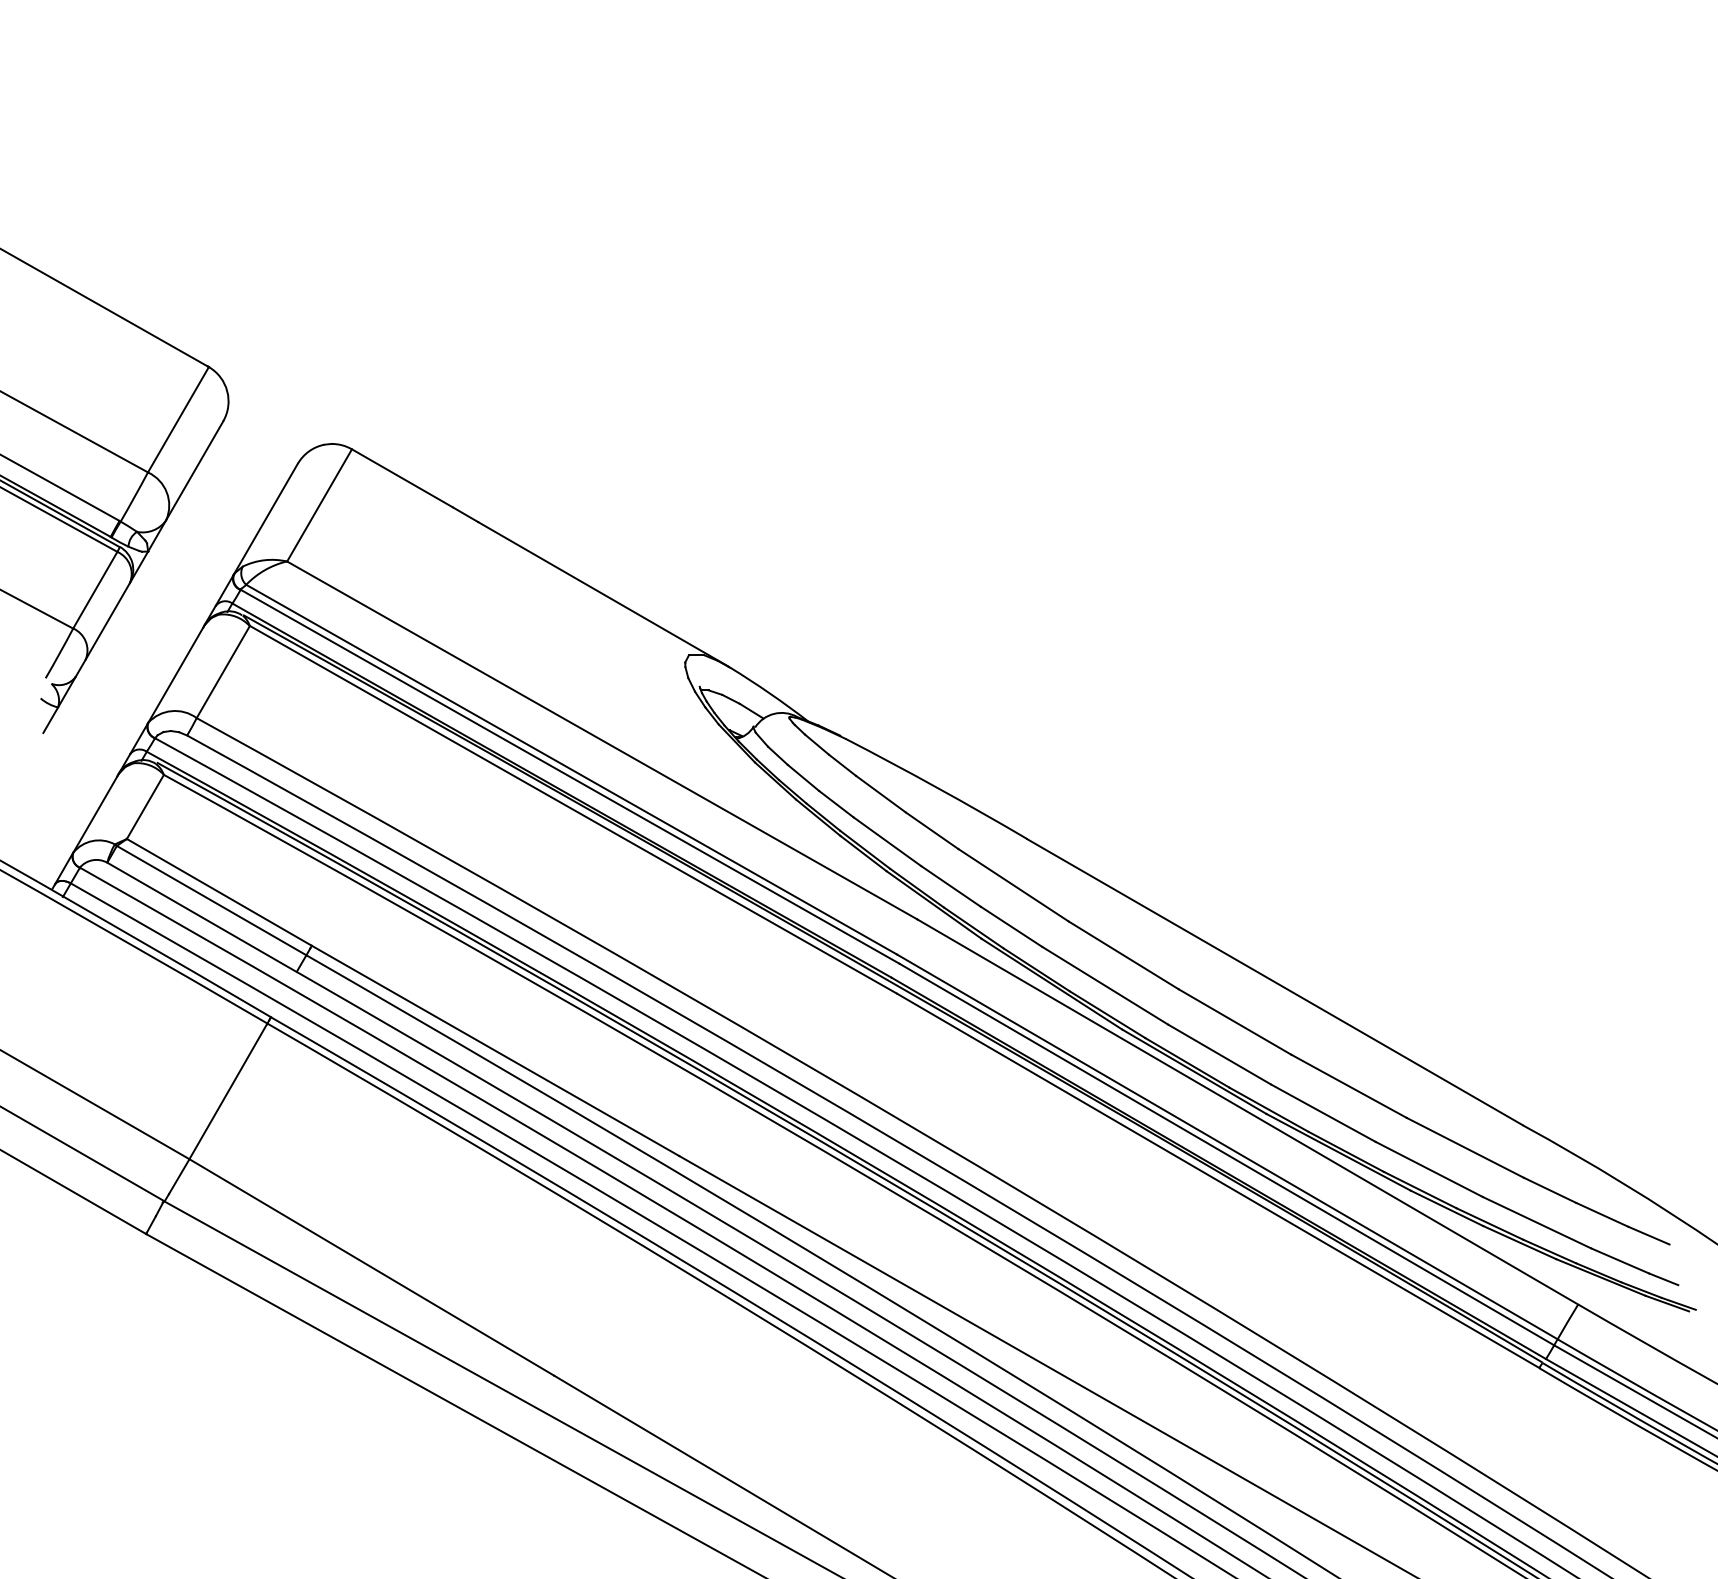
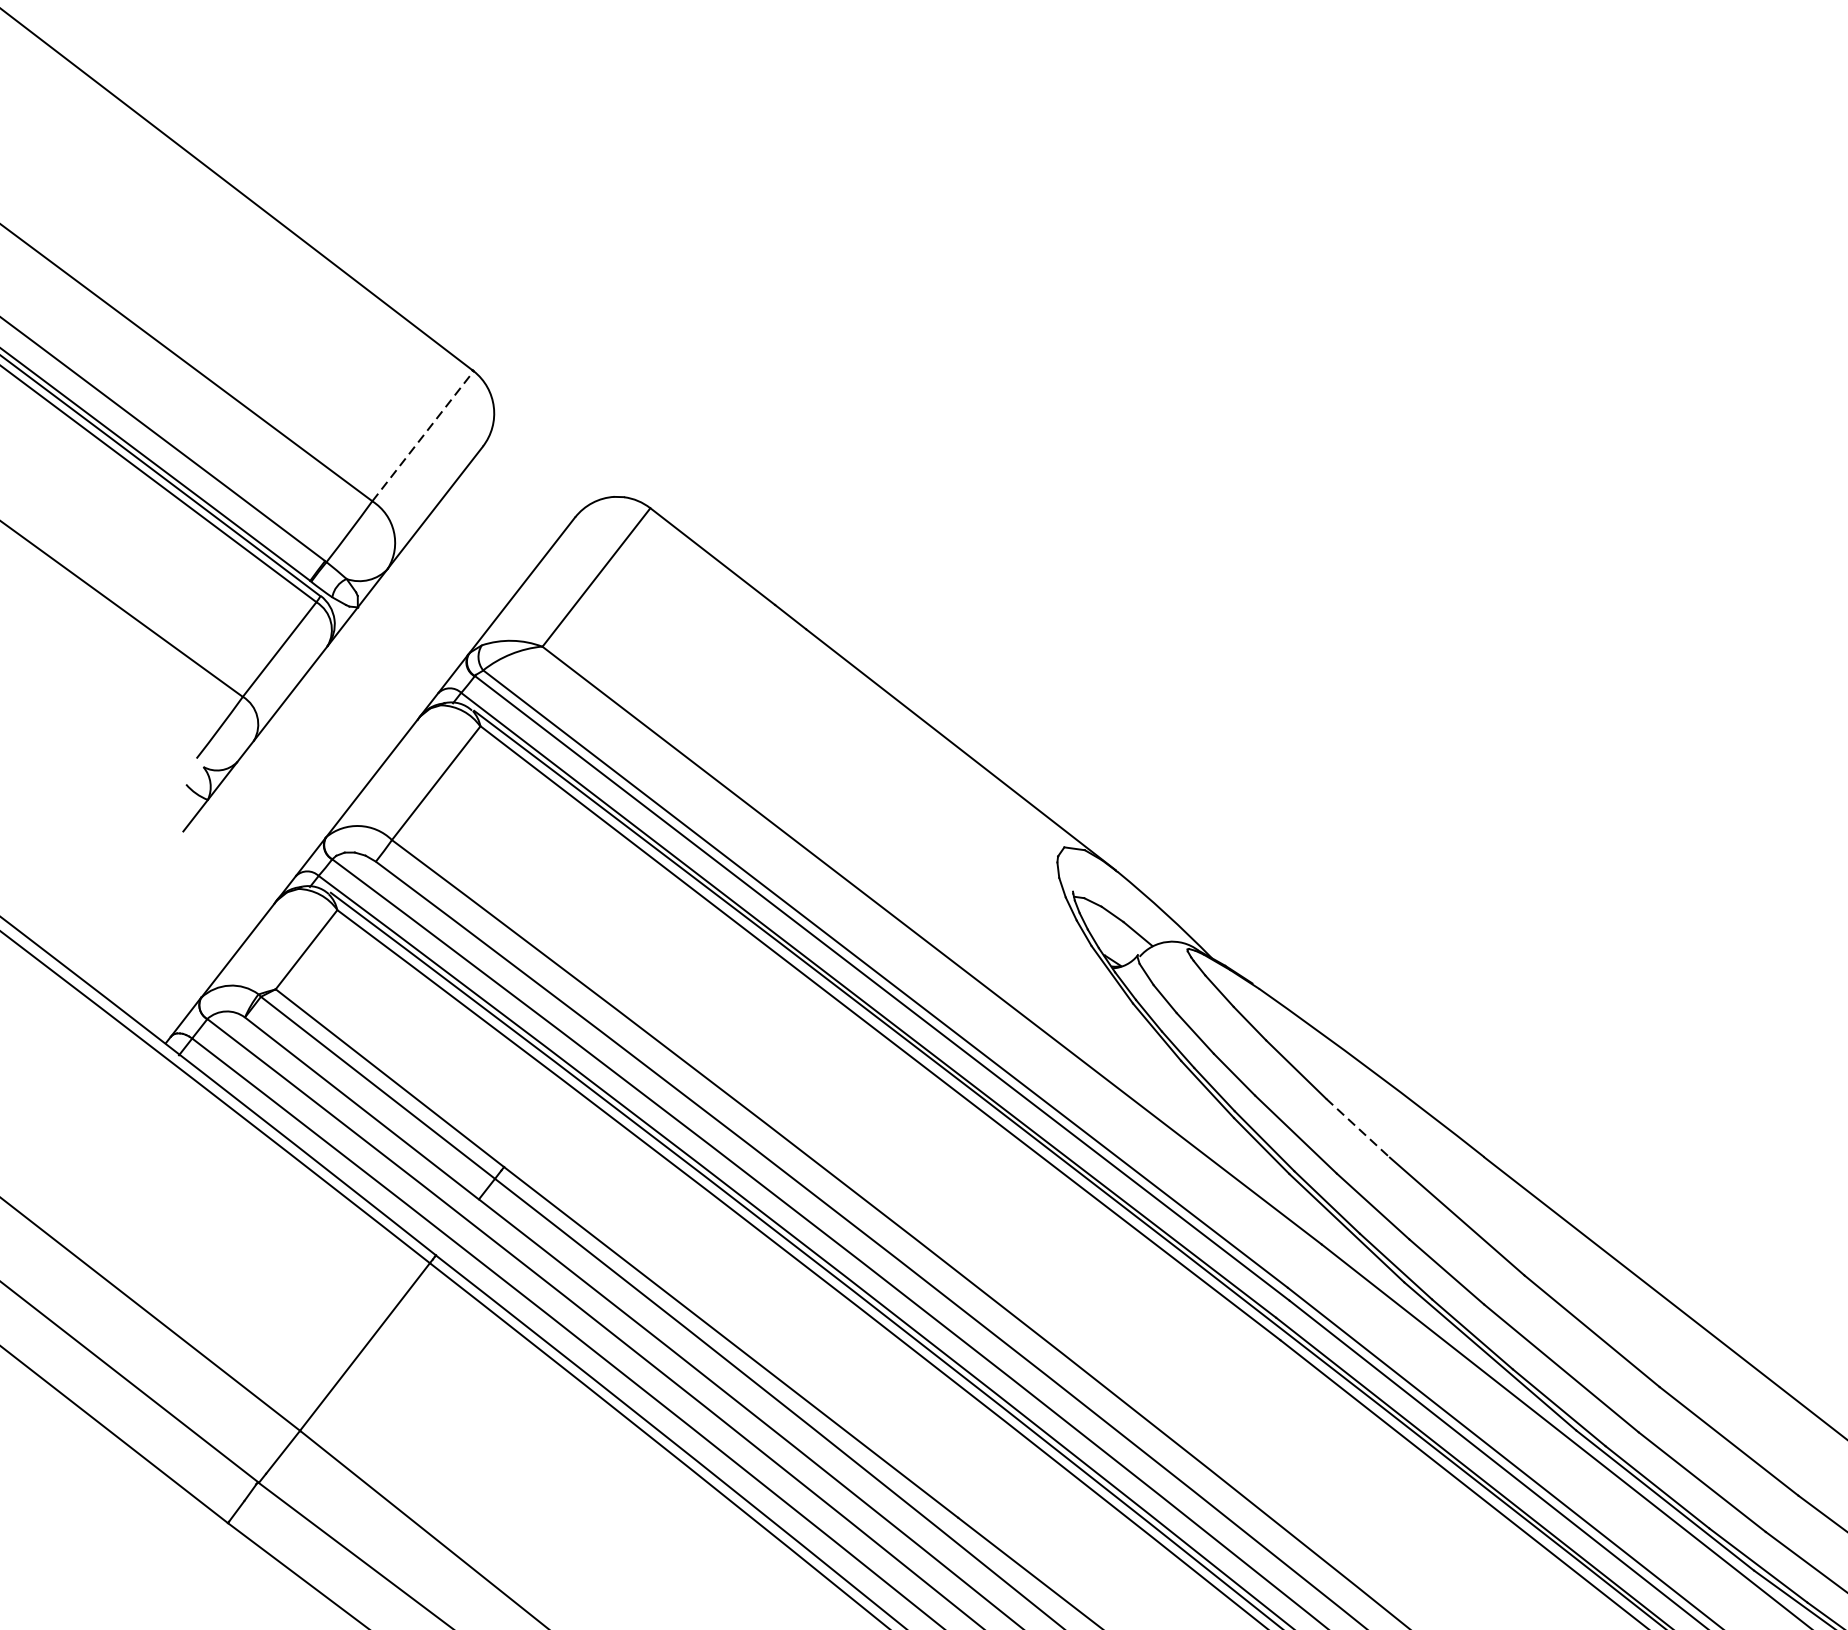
line: (178, 419) -> (423, 435), solid -> dashed
line: (932, 831) -> (1358, 1129), solid -> dashed

